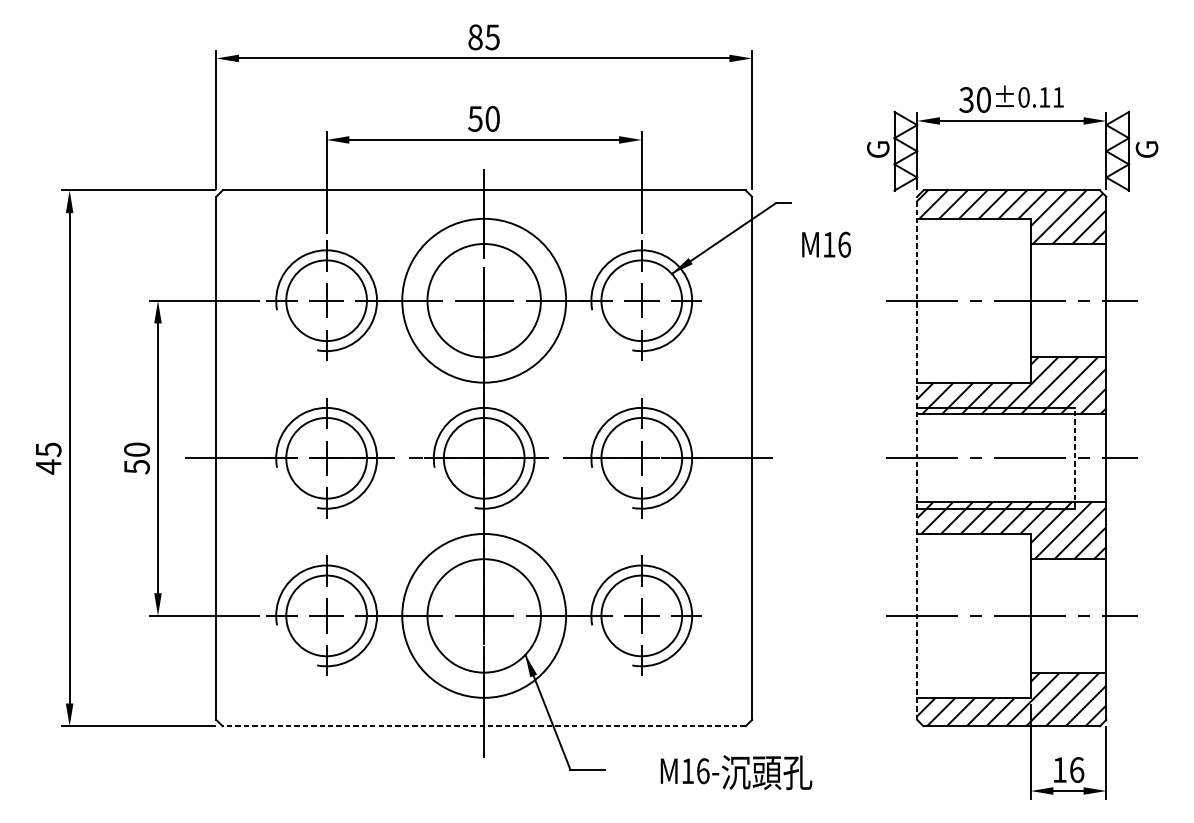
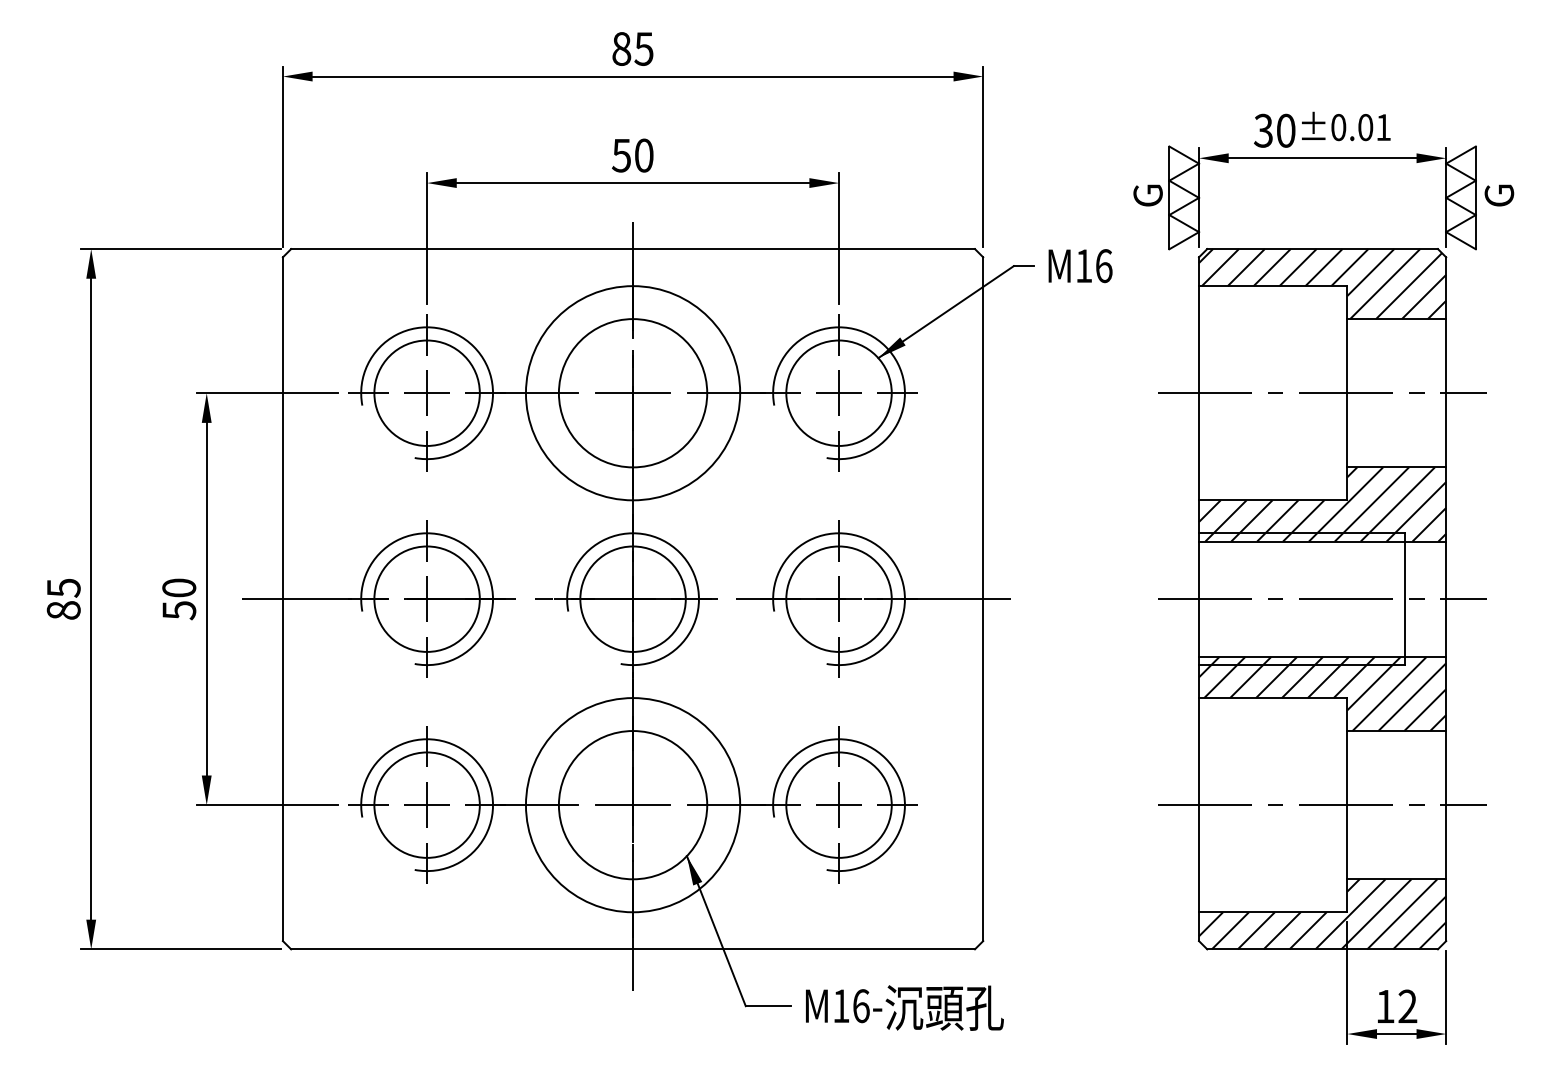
text: (1044, 97) -> (1365, 127), ±0.11 -> ±0.01
text: (826, 245) -> (1080, 266), moved
line: (917, 458) -> (1199, 599), dashed -> solid
line: (1074, 458) -> (1404, 599), dashed -> solid
text: (48, 466) -> (63, 610), 45 -> 85
line: (484, 726) -> (633, 949), dashed -> solid
text: (1076, 769) -> (1407, 1006), 16 -> 12
text: (736, 772) -> (904, 1007), moved

